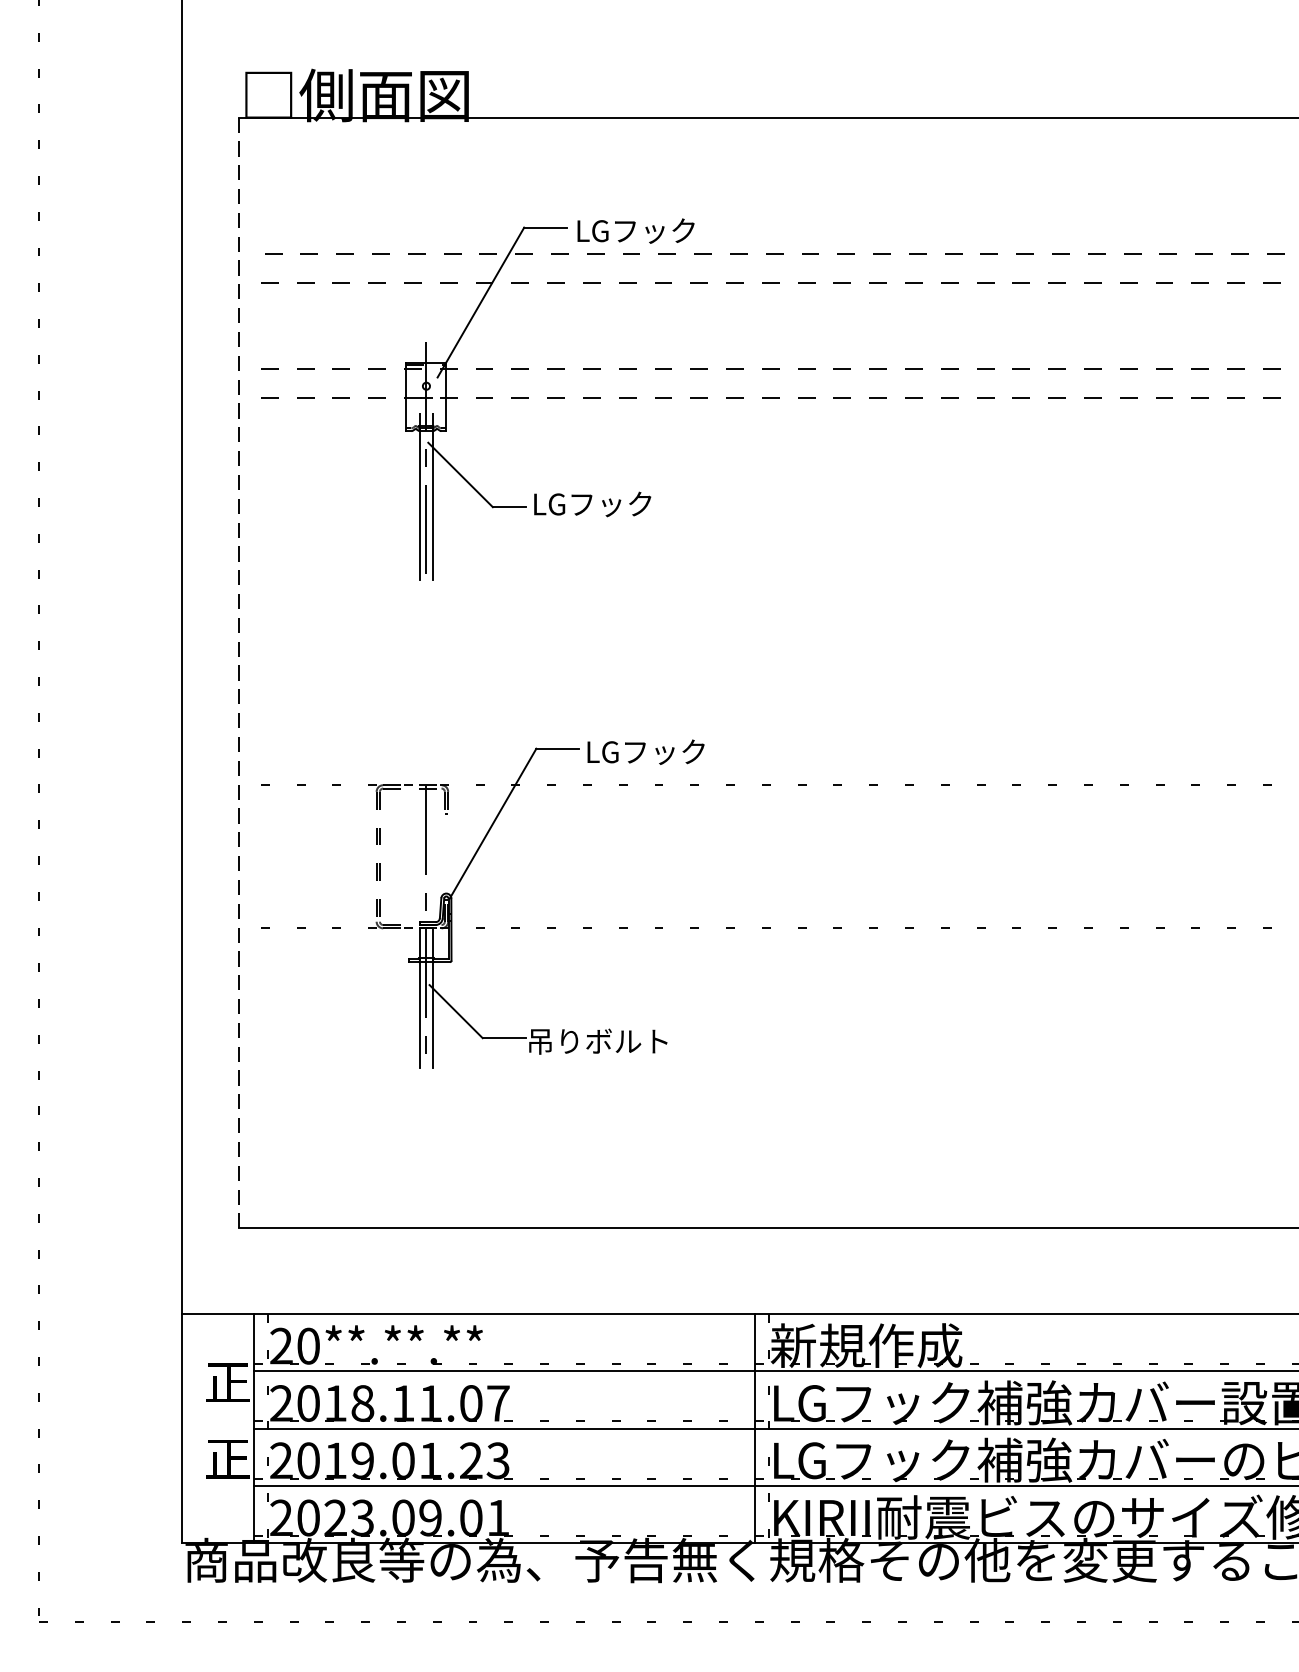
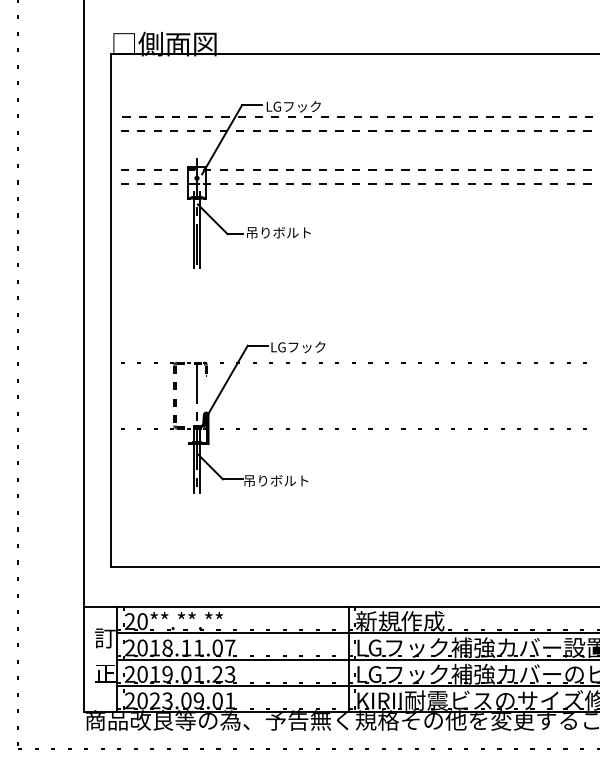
text: (602, 503) -> (278, 232), LGフック -> 吊りボルト
line: (239, 674) -> (110, 311), dashed -> solid
text: (228, 1382) -> (105, 638), 正 -> 訂

